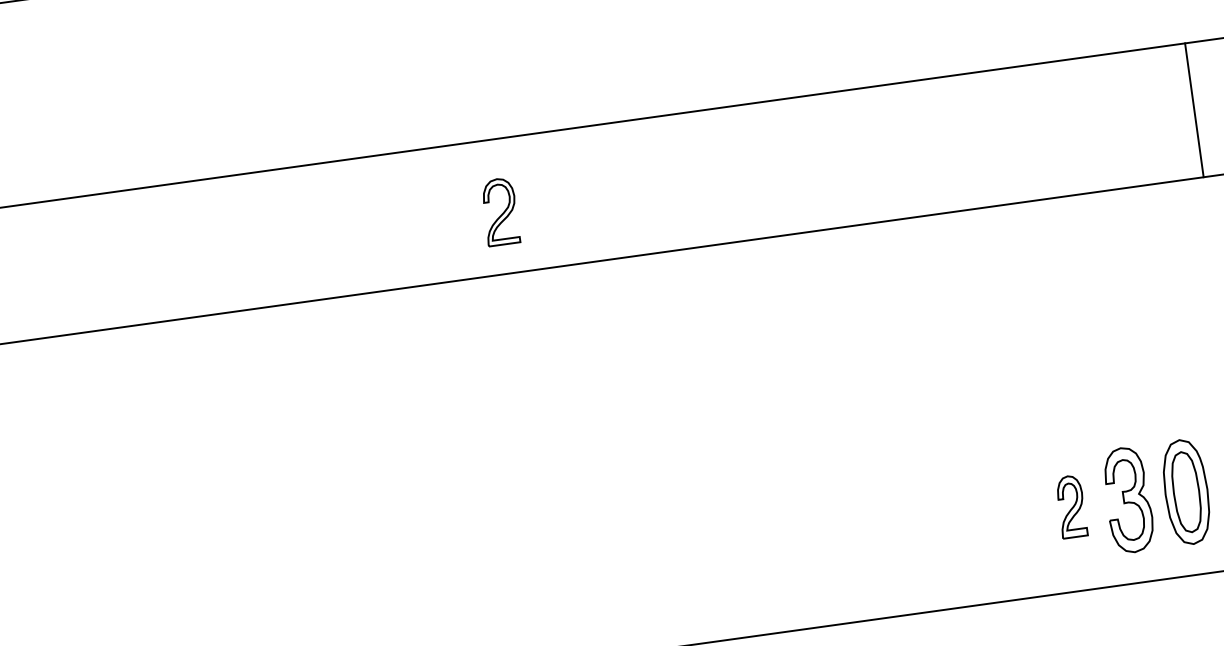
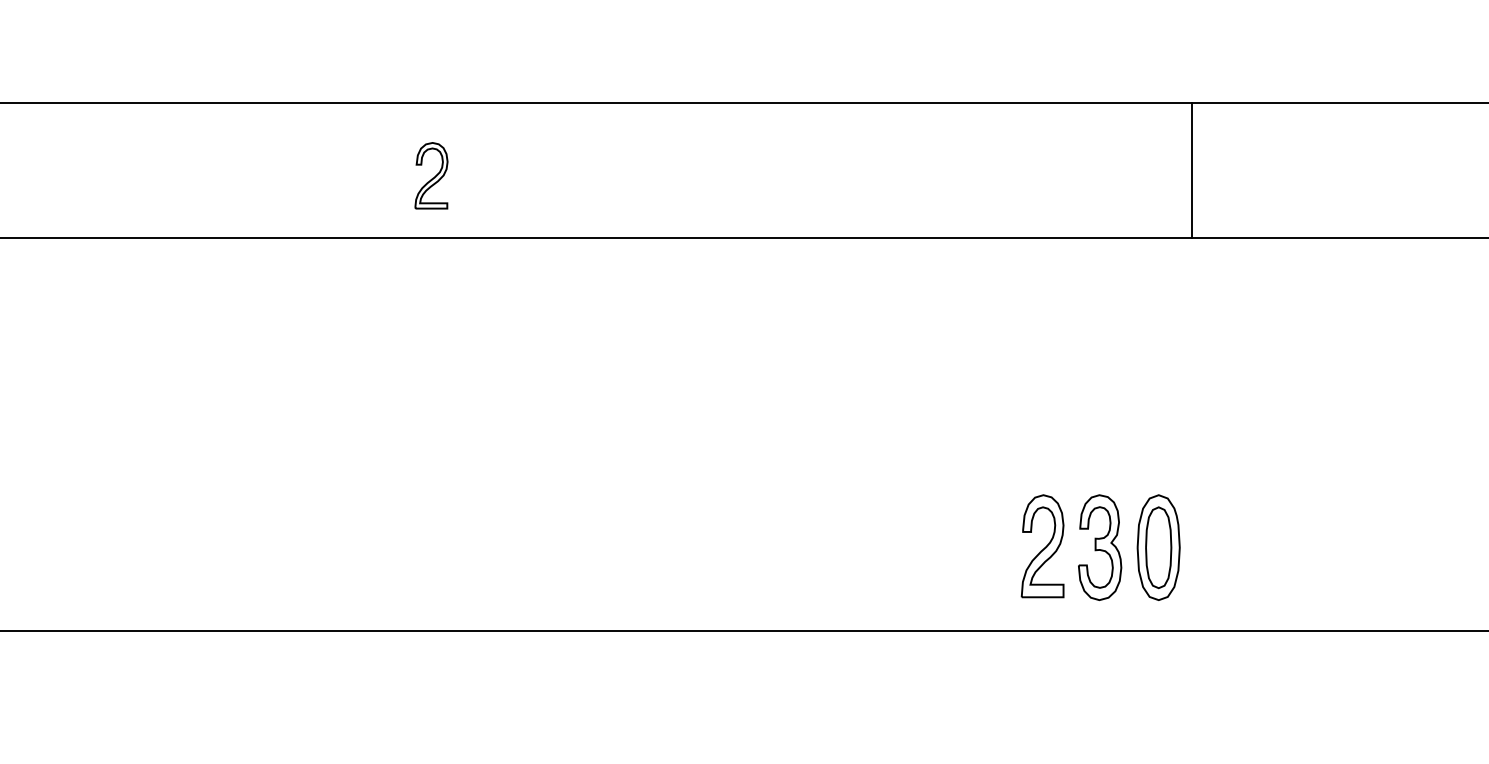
line: (1193, 110) -> (1191, 170), moved
part: (500, 211) -> (431, 175), moved
part: (1071, 506) -> (1042, 546), size x1.67

